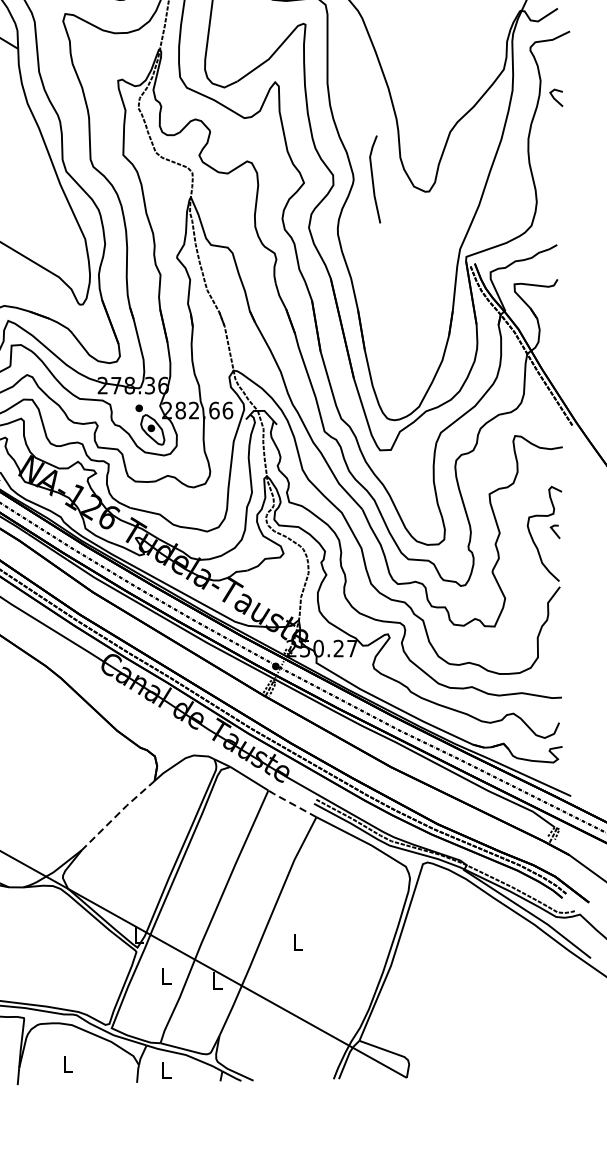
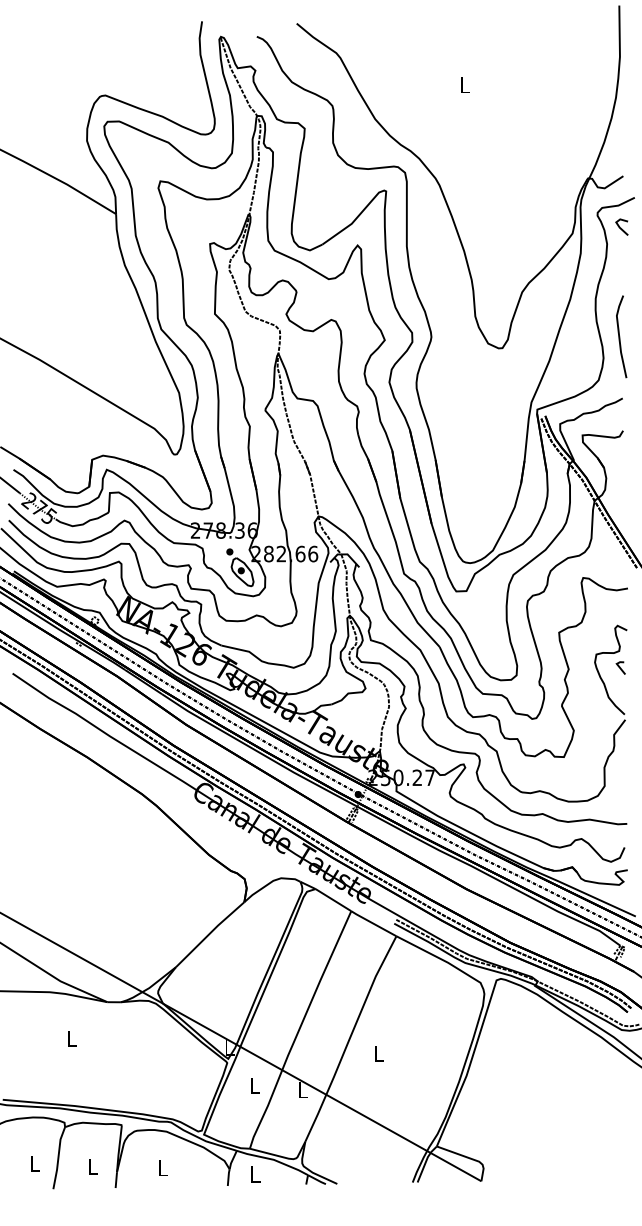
line: (554, 97) -> (620, 226), moved
line: (373, 179) -> (620, 336), moved
line: (290, 803) -> (372, 923), dashed -> solid
line: (117, 814) -> (209, 933), dashed -> solid

